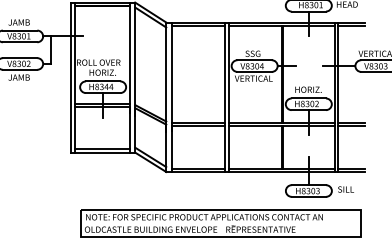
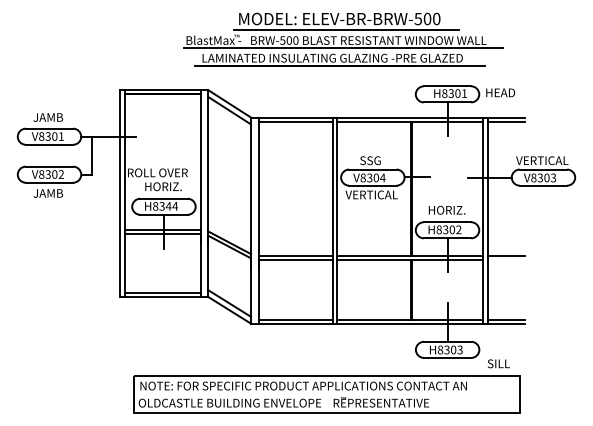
line: (351, 126) -> (506, 260), removed
text: (345, 189) -> (498, 363), moved

